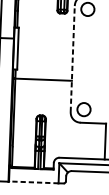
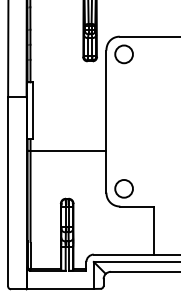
line: (72, 58) -> (106, 121), dashed -> solid
line: (33, 182) -> (60, 288), dashed -> solid

